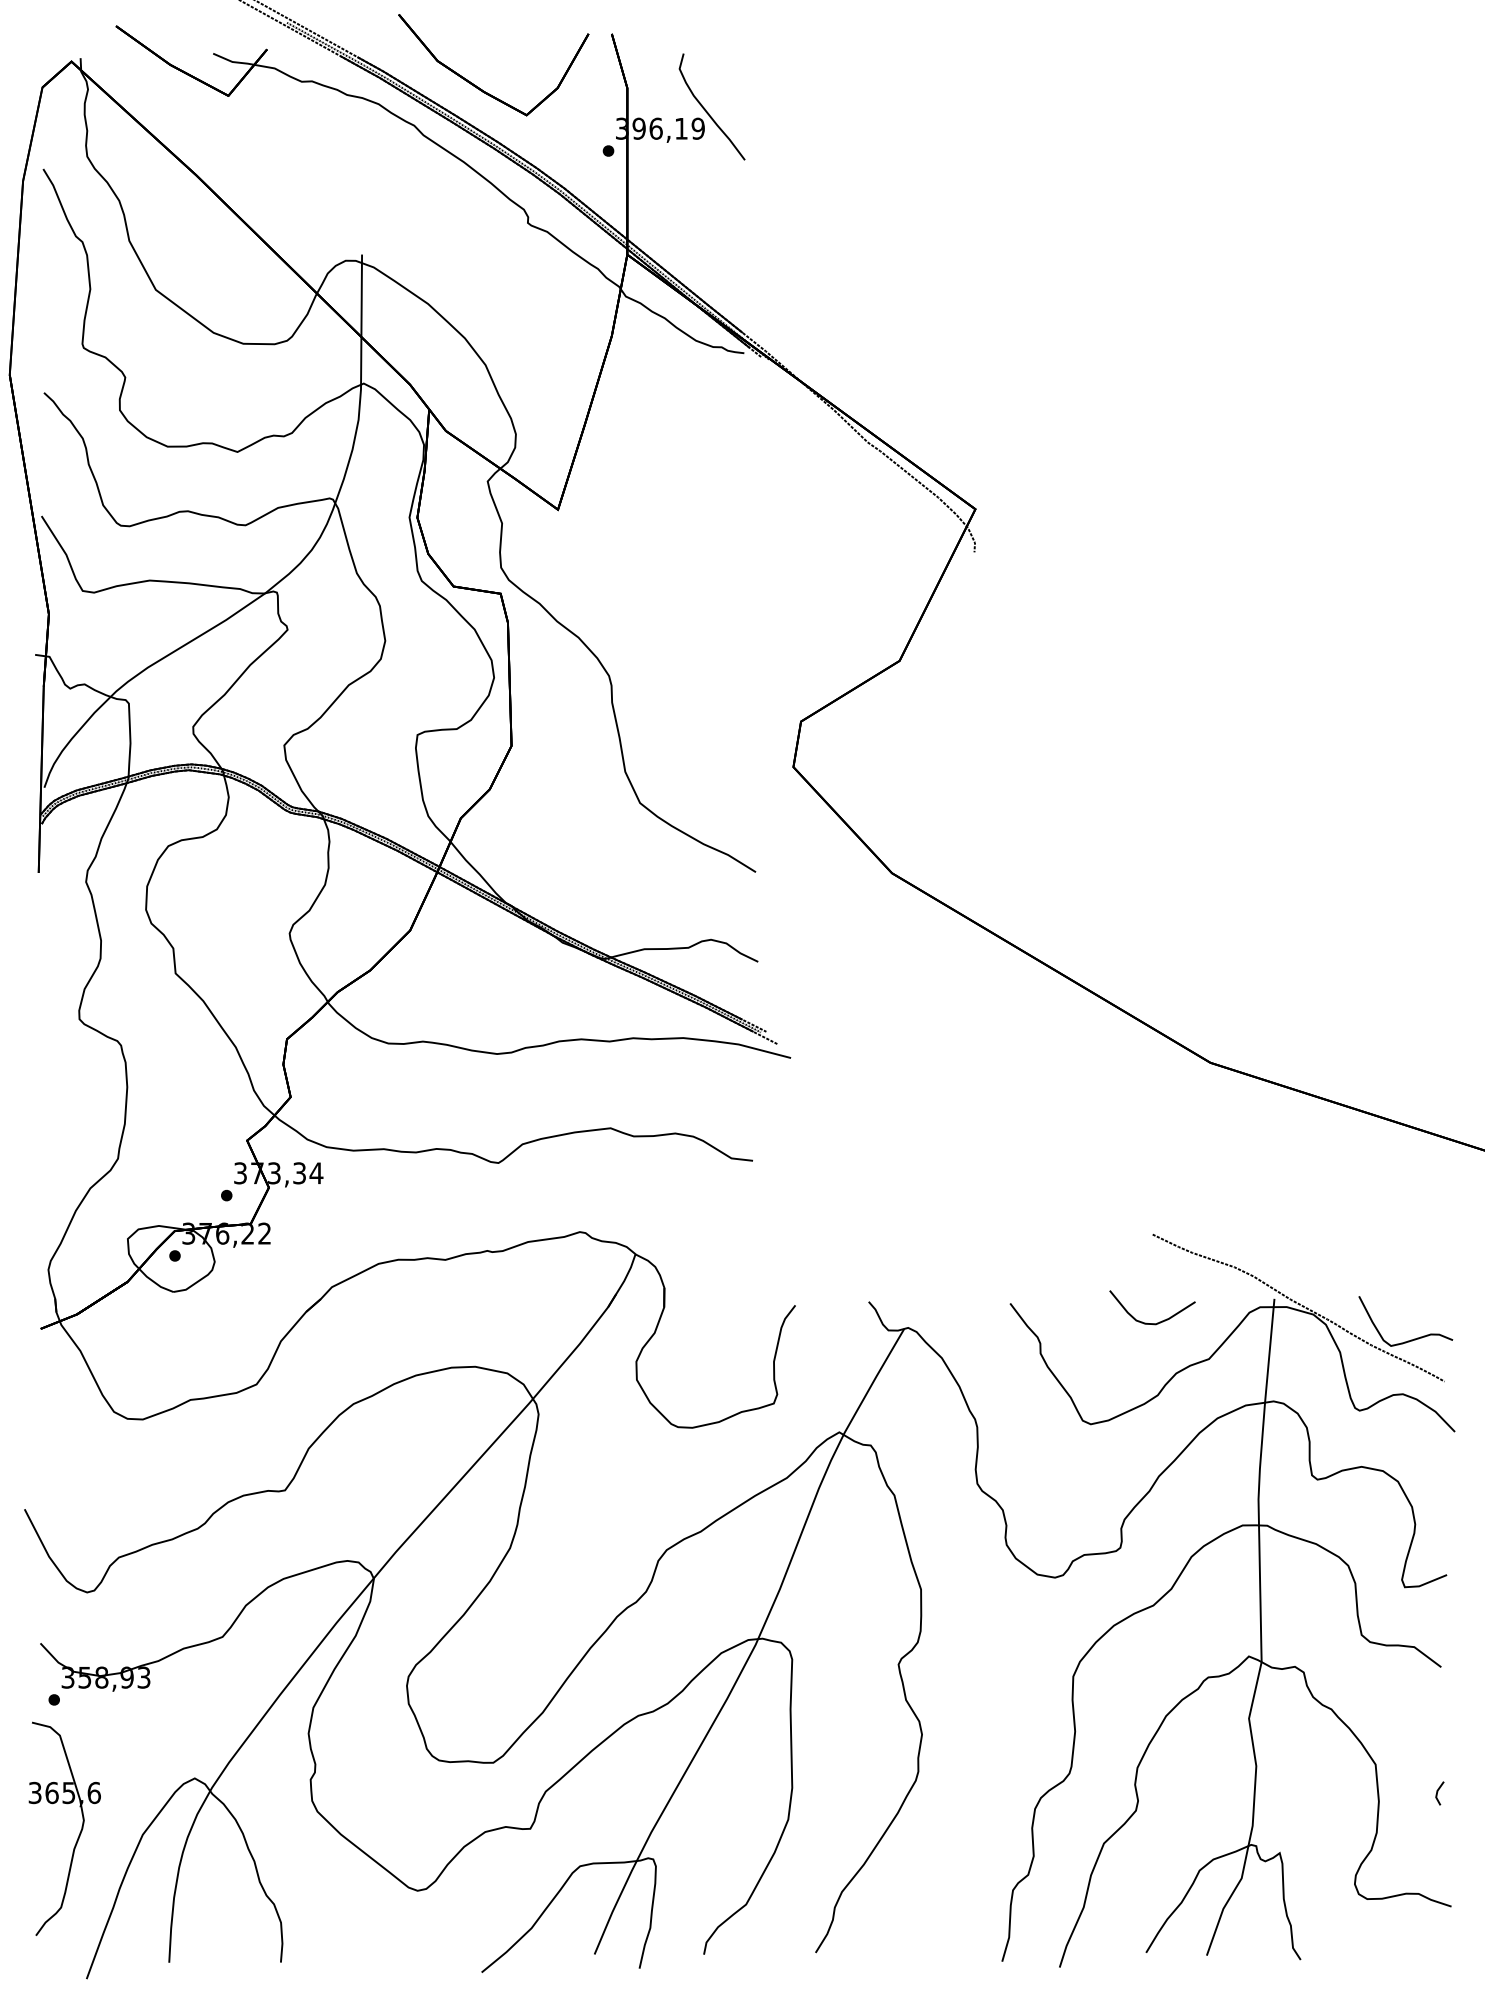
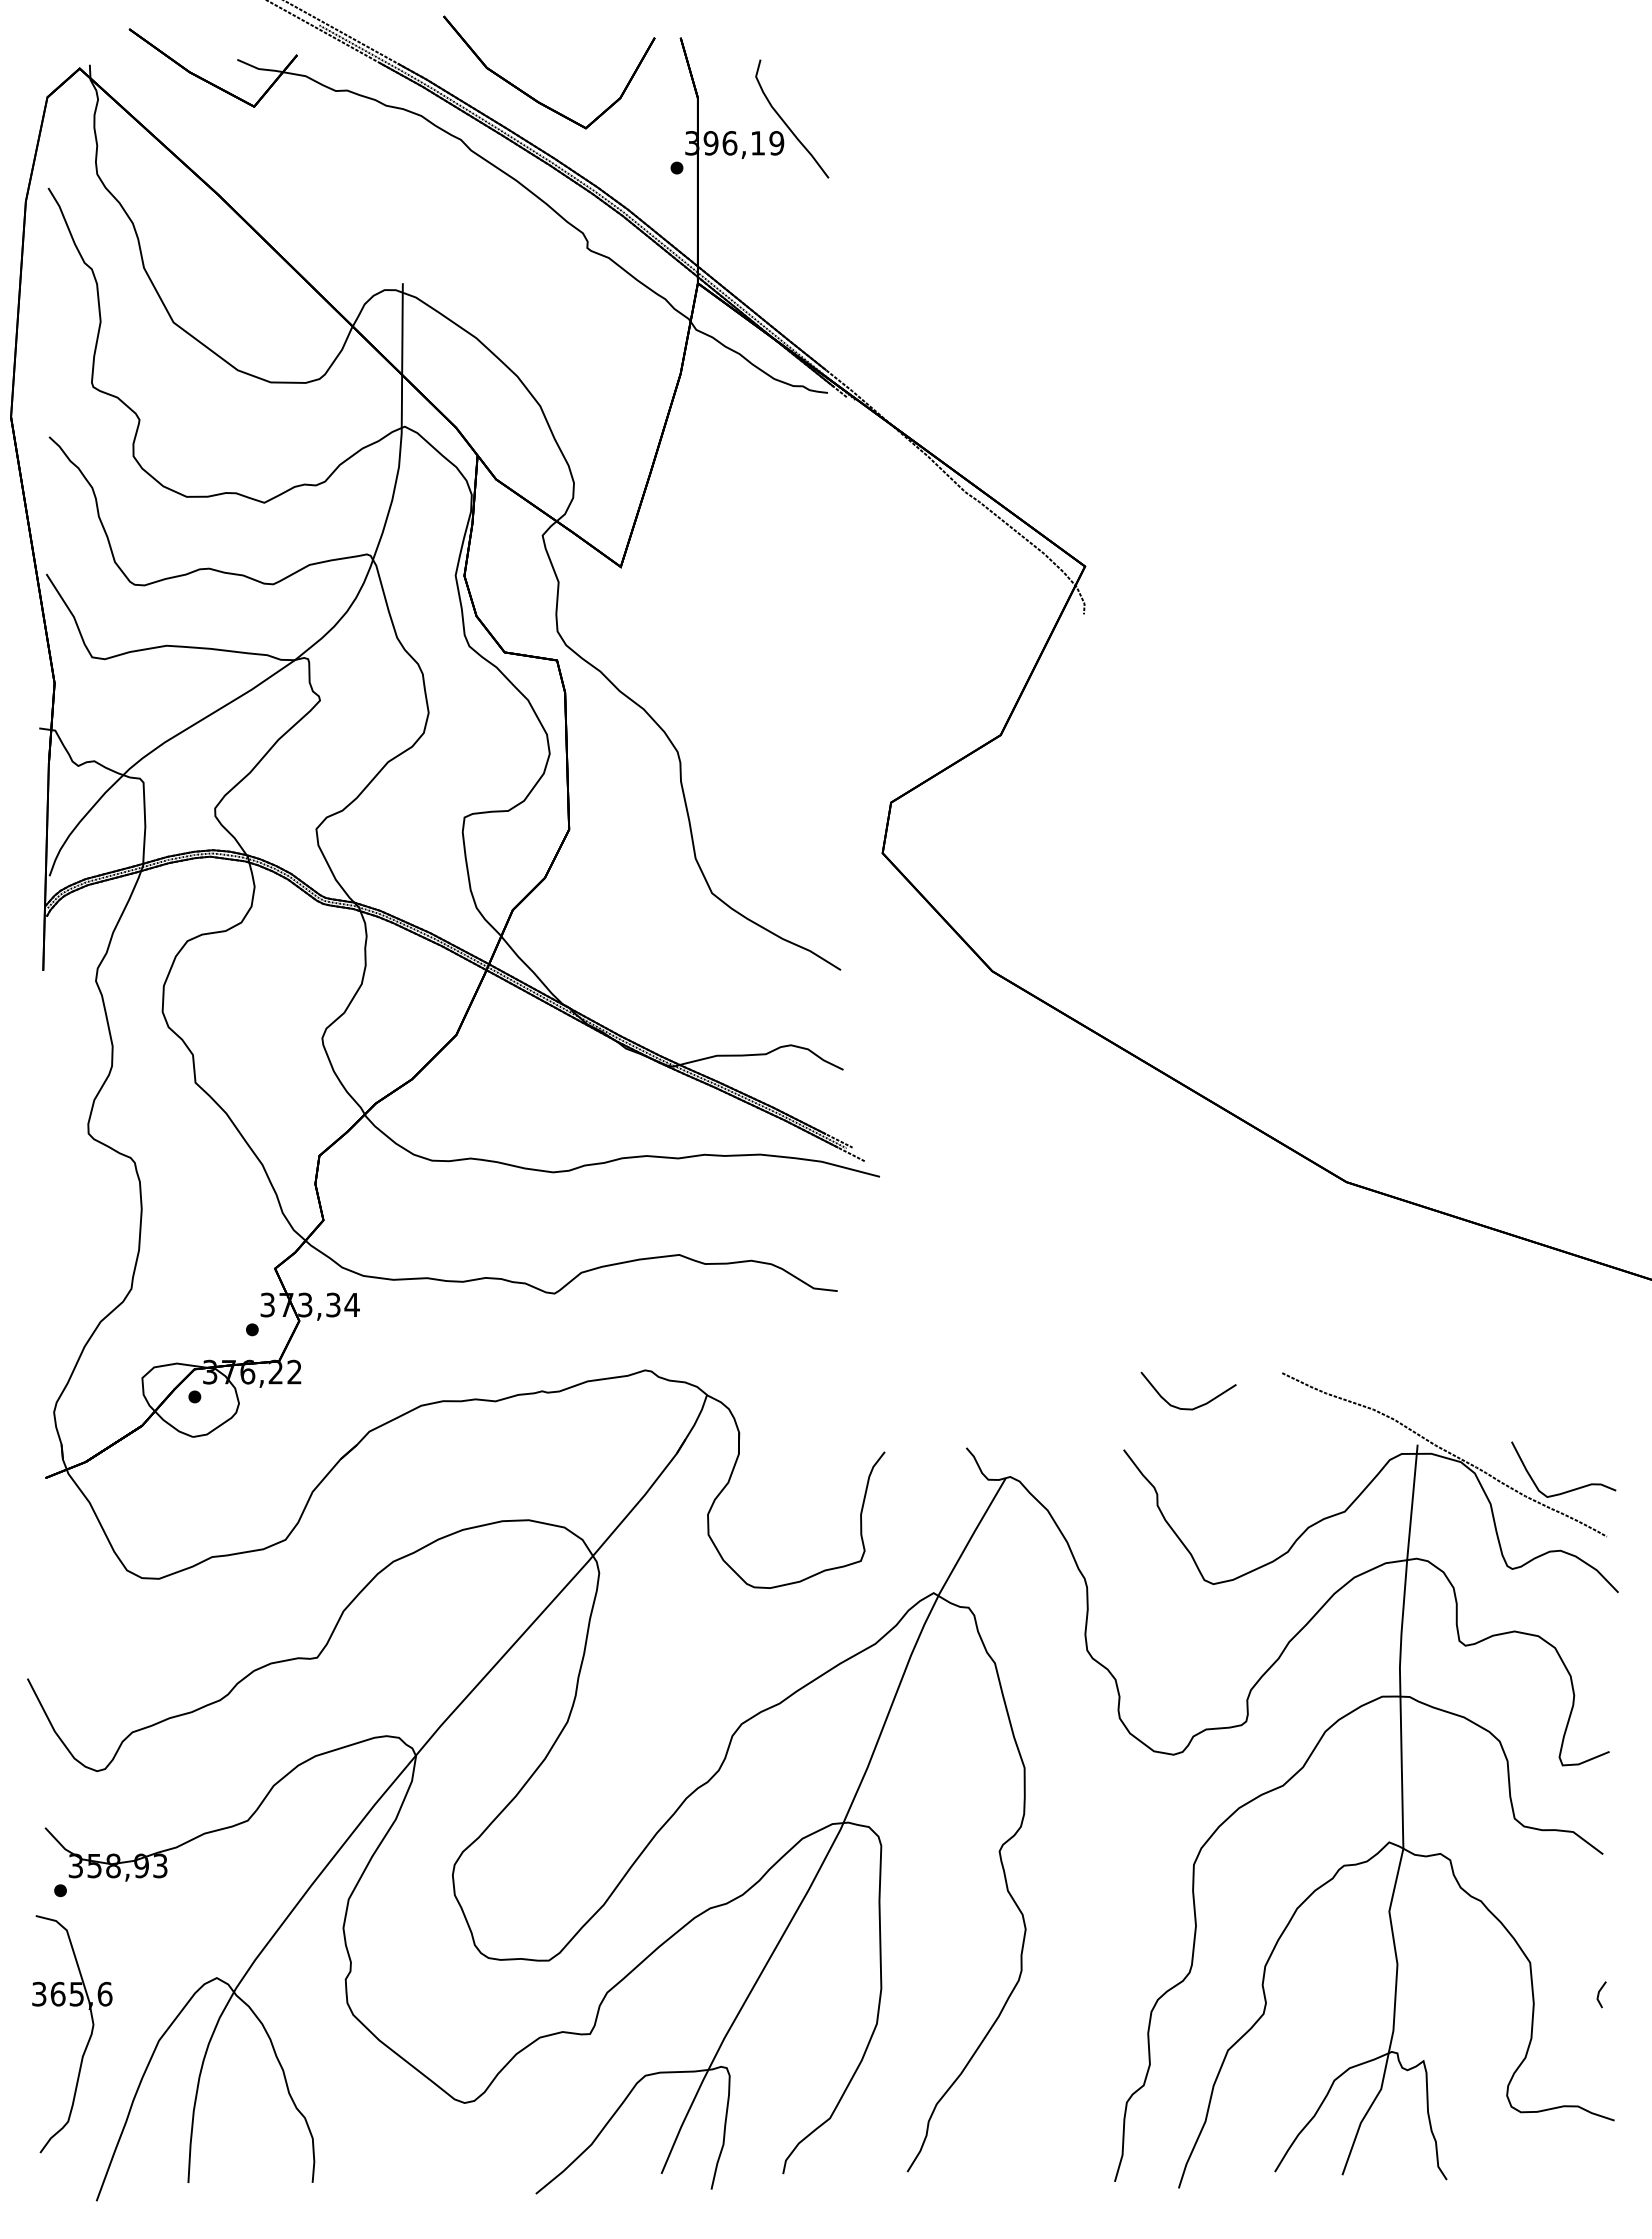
curve: (1159, 1321) -> (1196, 1406), moved

